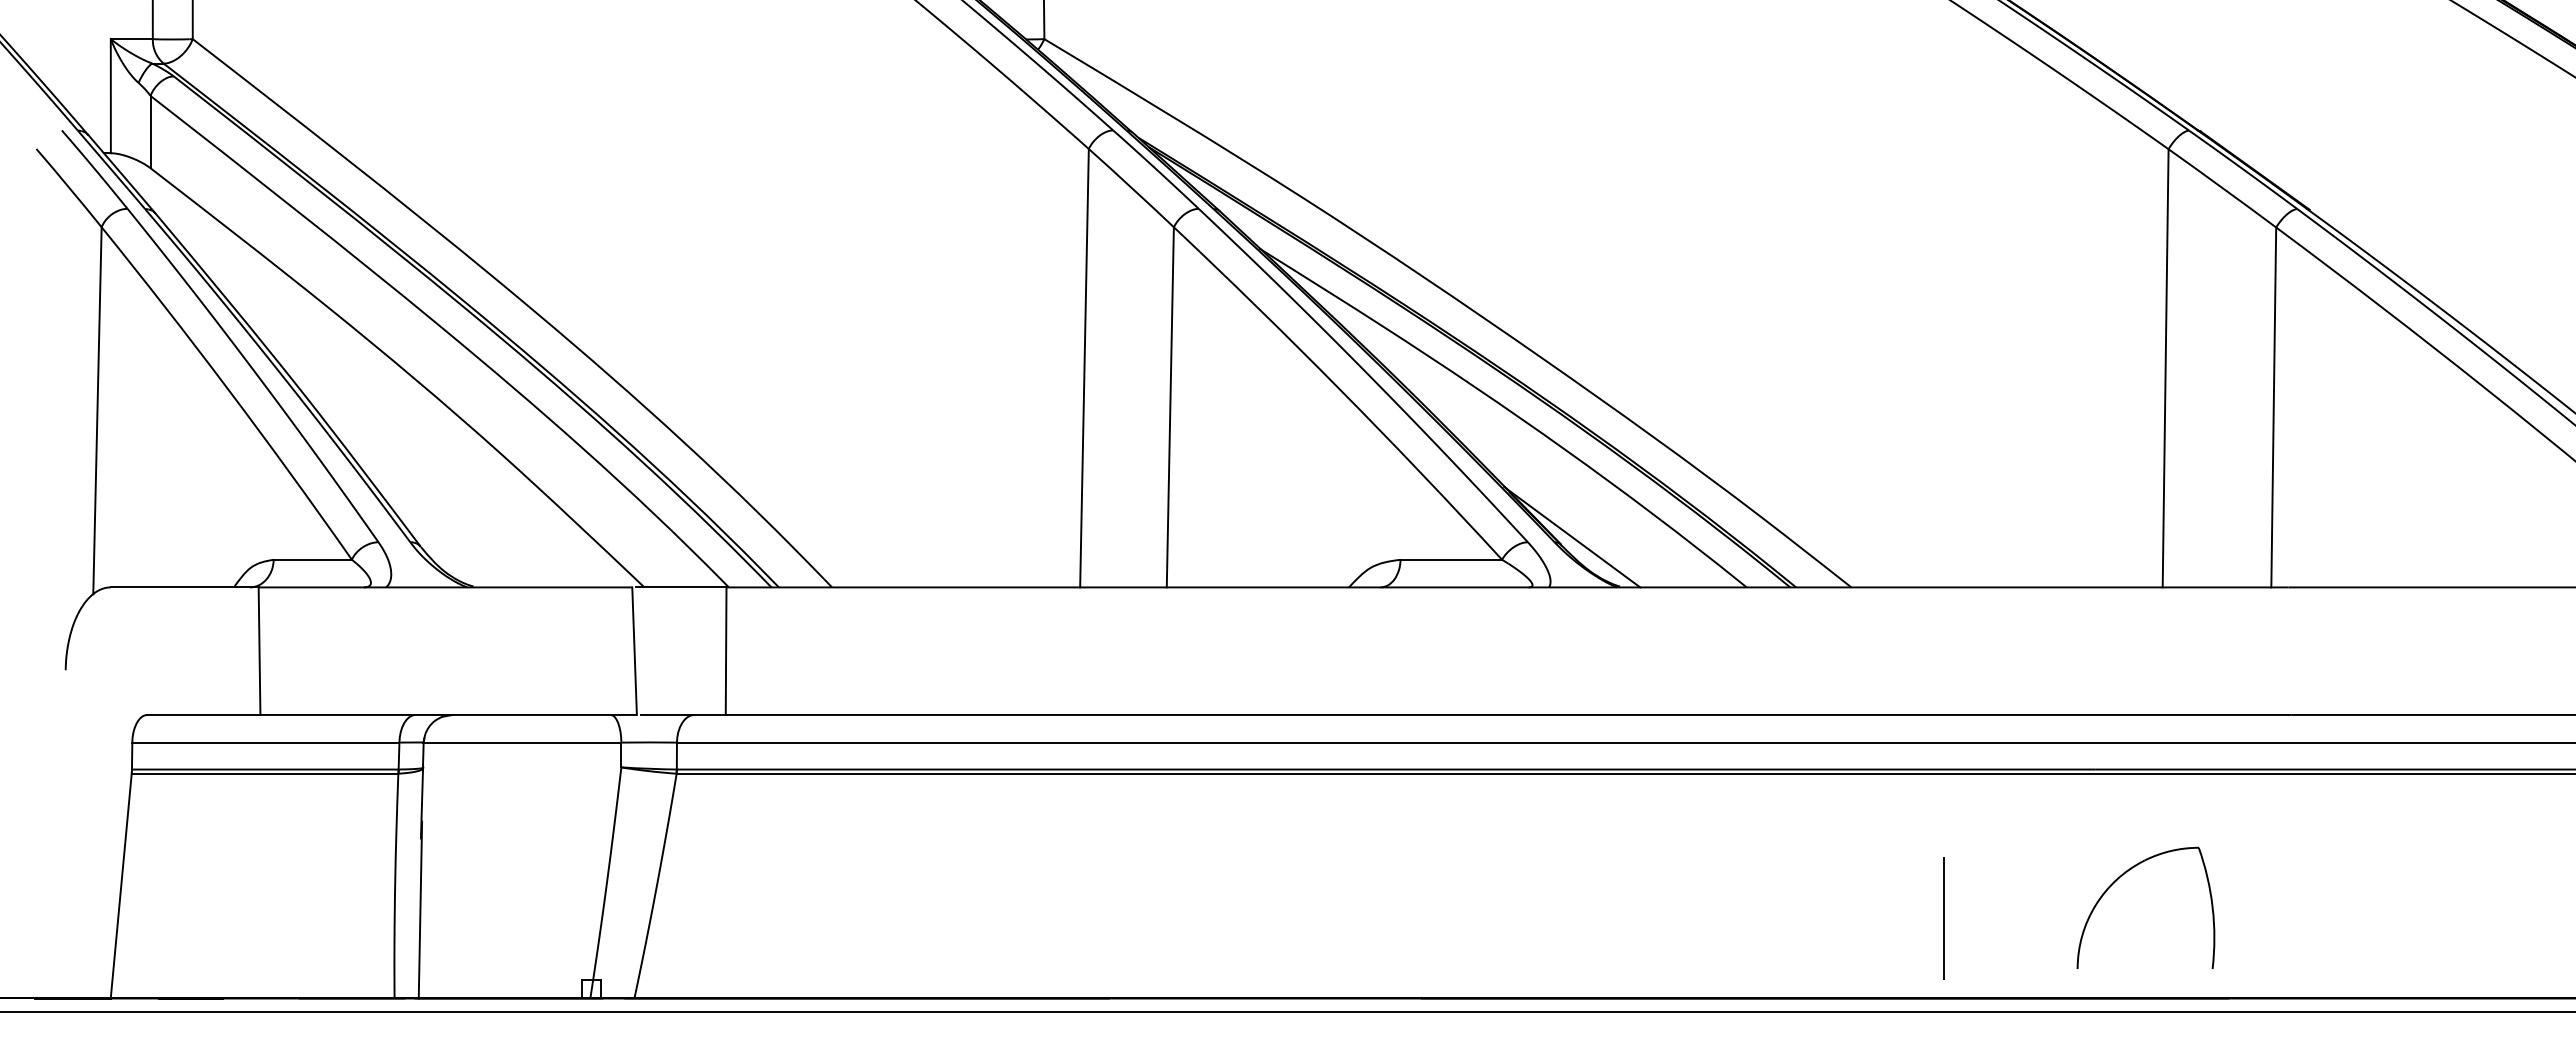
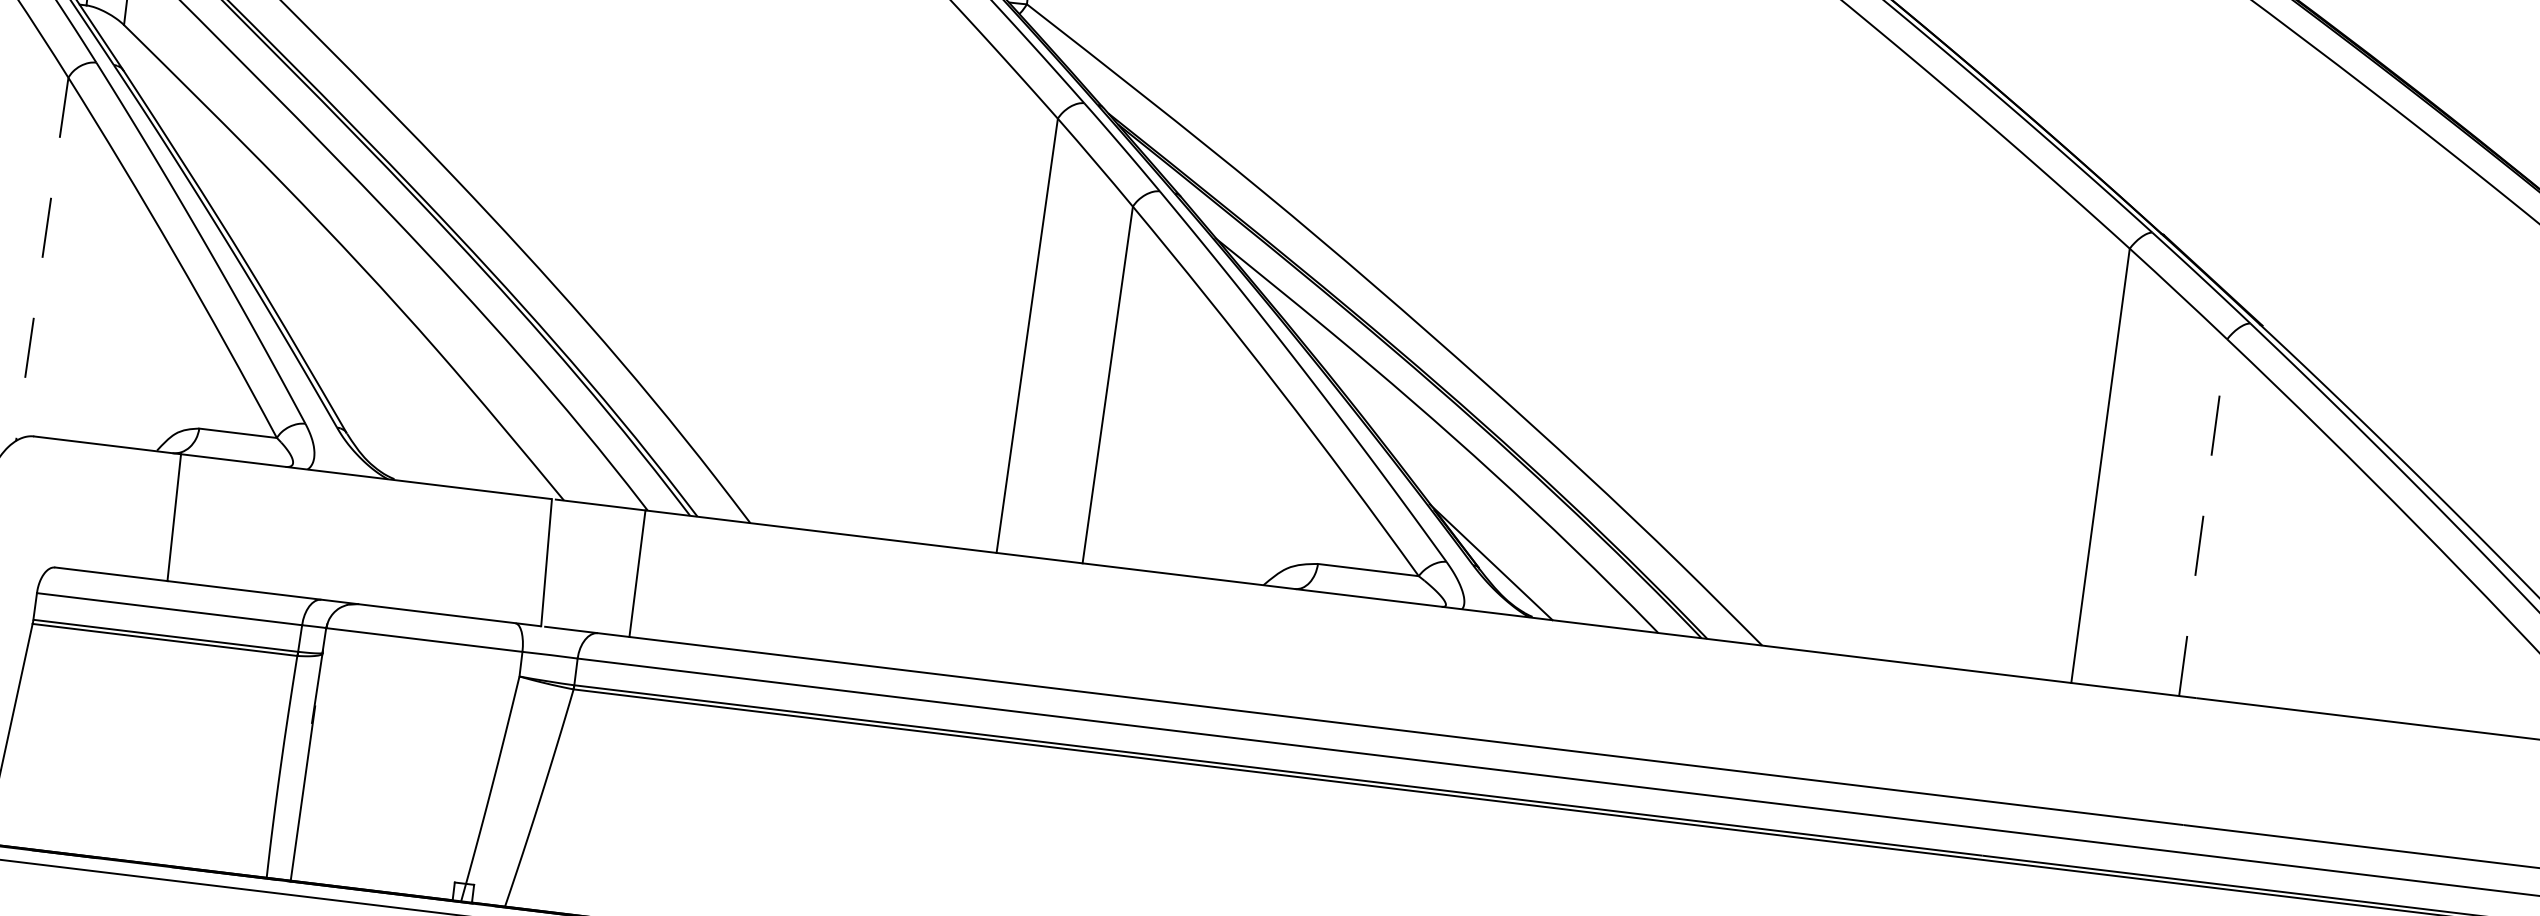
line: (2273, 407) -> (2202, 517), solid -> dashed
line: (97, 410) -> (42, 259), solid -> dashed

